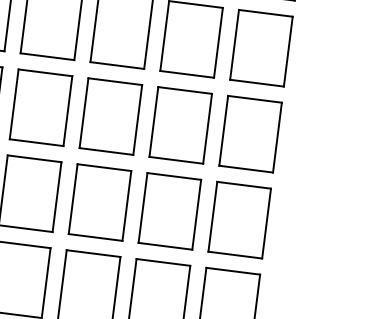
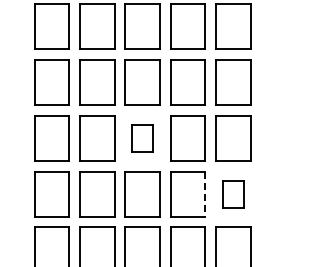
part: (110, 116) -> (142, 138), size x0.6
line: (196, 215) -> (205, 194), solid -> dashed
part: (239, 220) -> (233, 194), size x0.6

